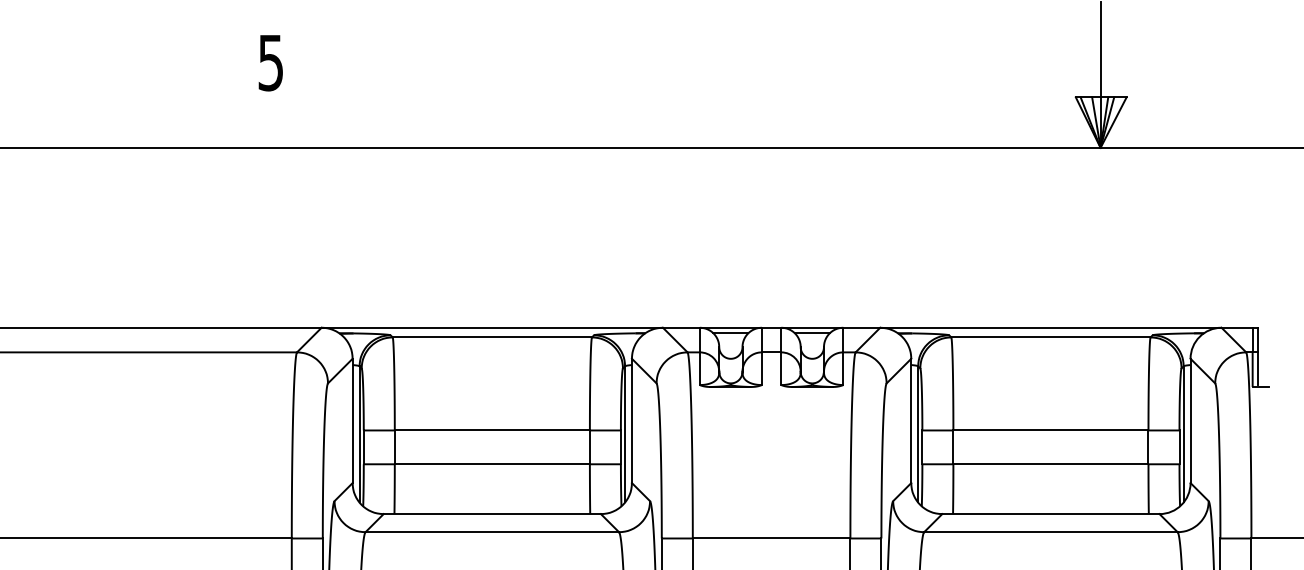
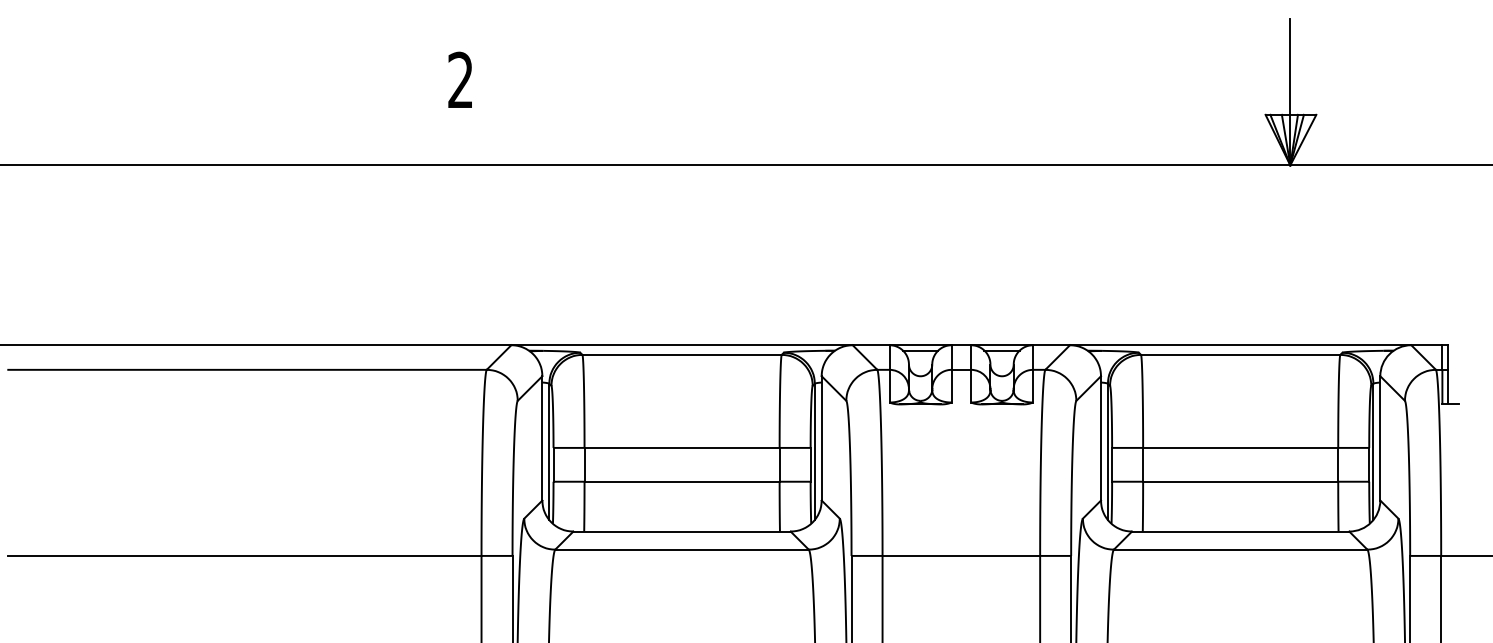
text: (270, 62) -> (460, 79), 5 -> 2

